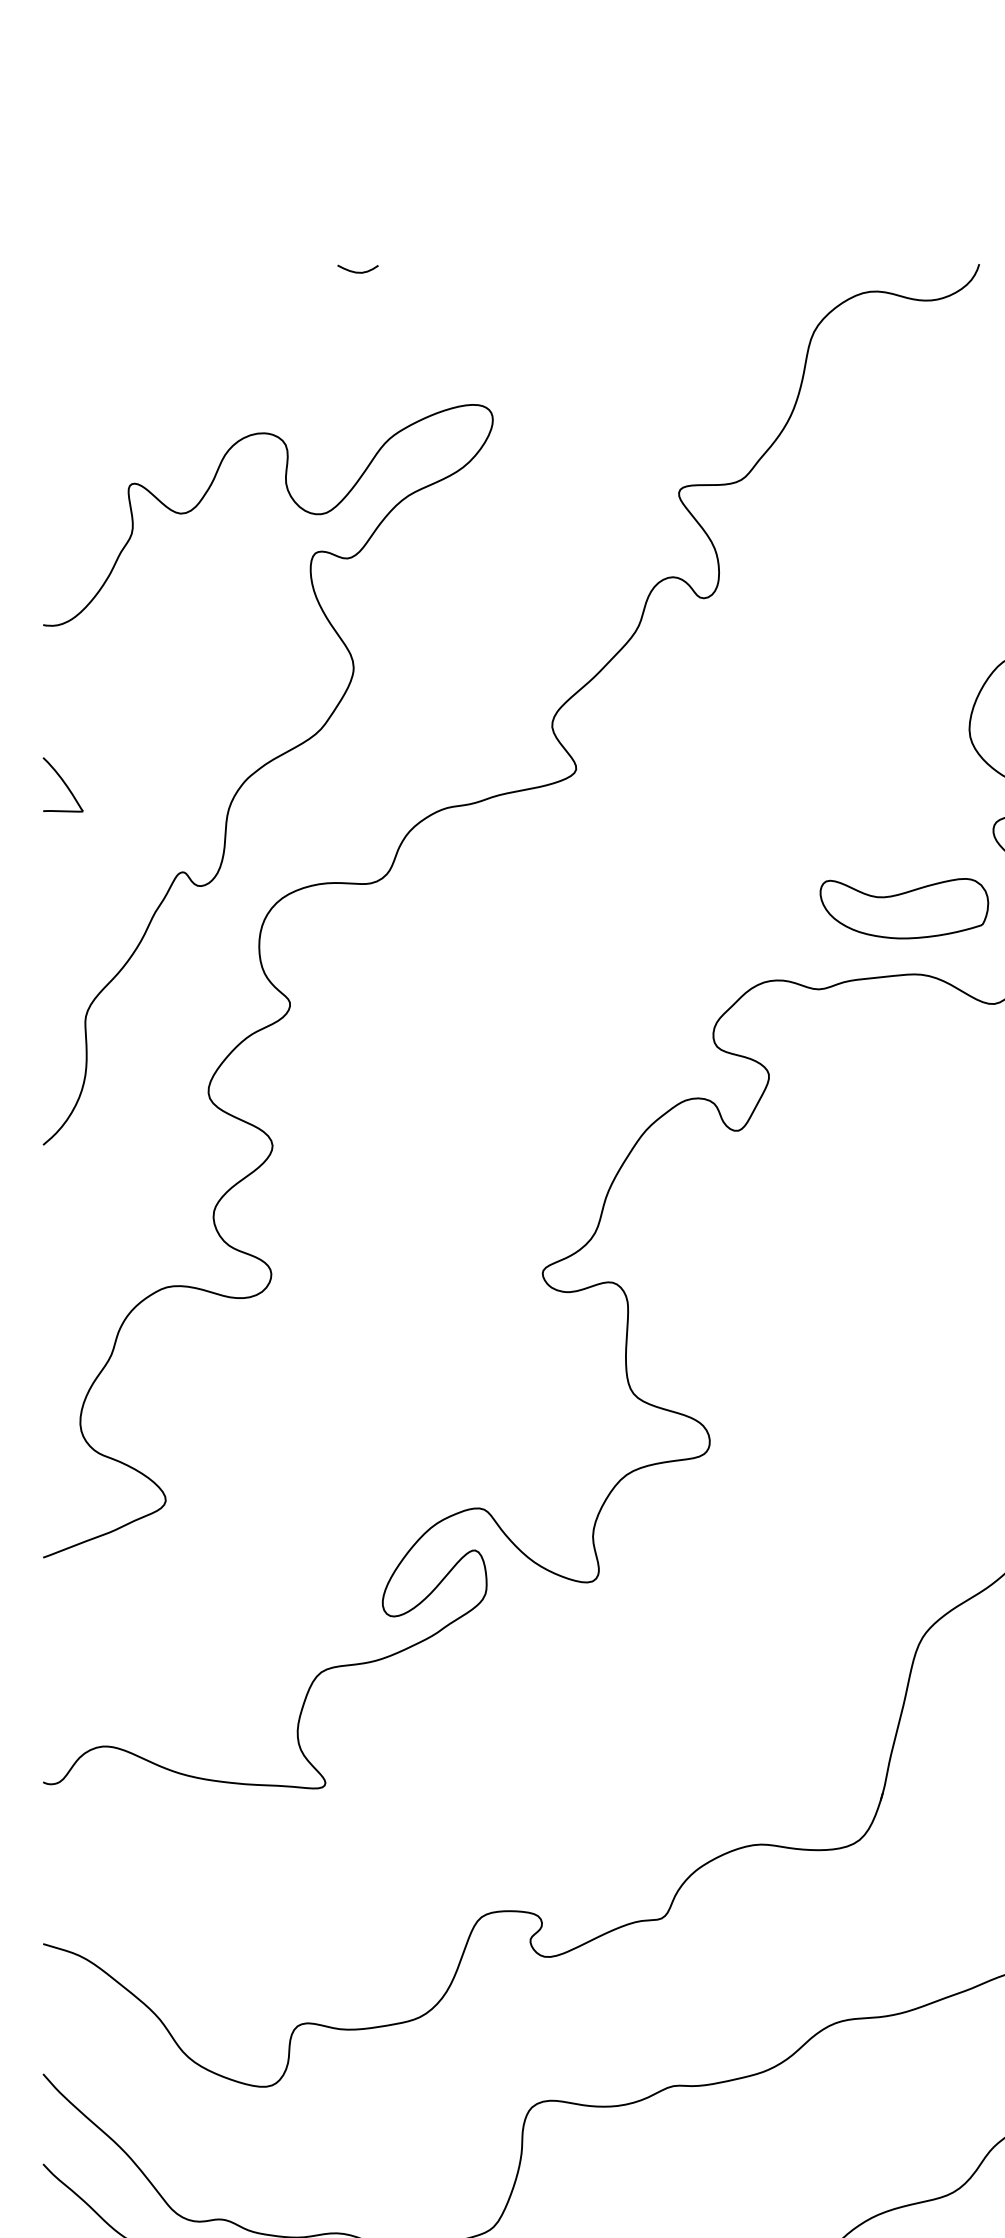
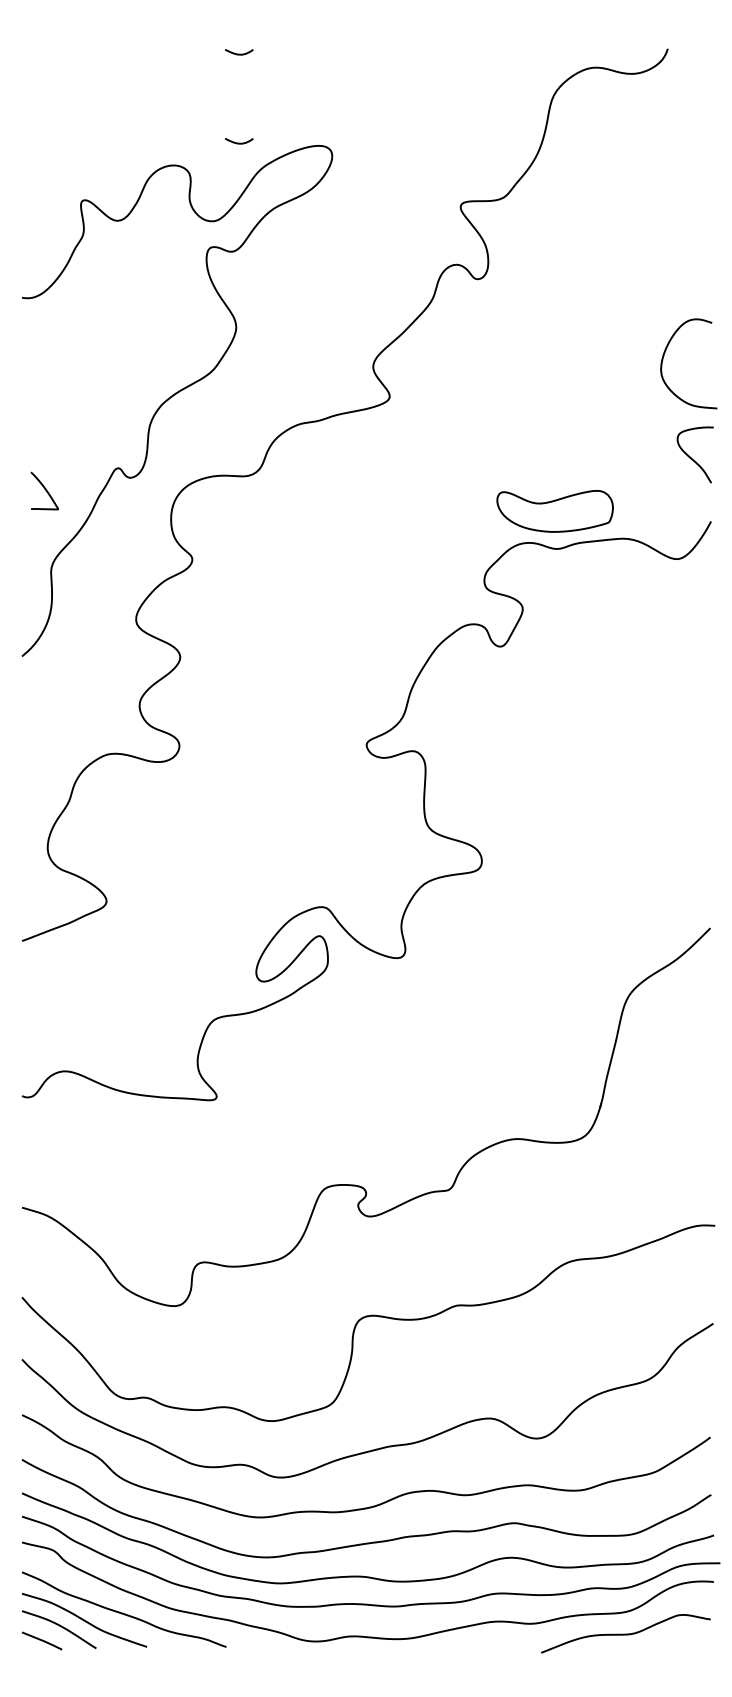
curve: (358, 400) -> (239, 142), added
part: (62, 784) -> (44, 490), moved
part: (903, 908) -> (554, 511), moved

